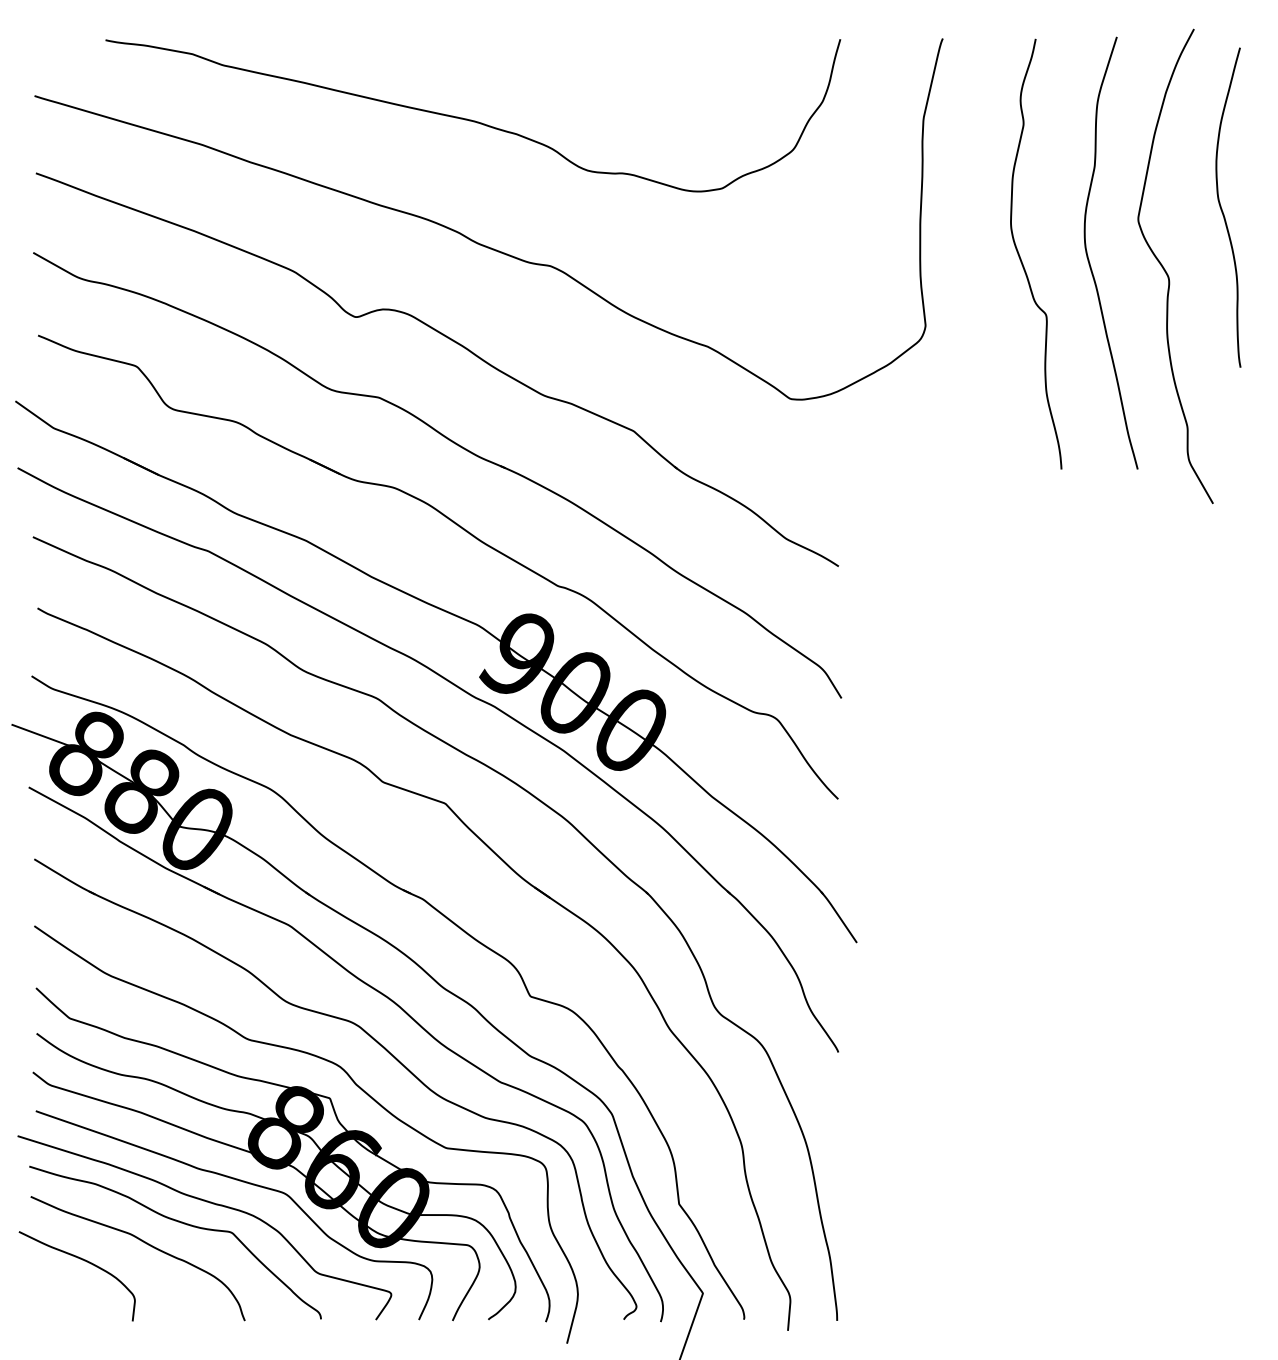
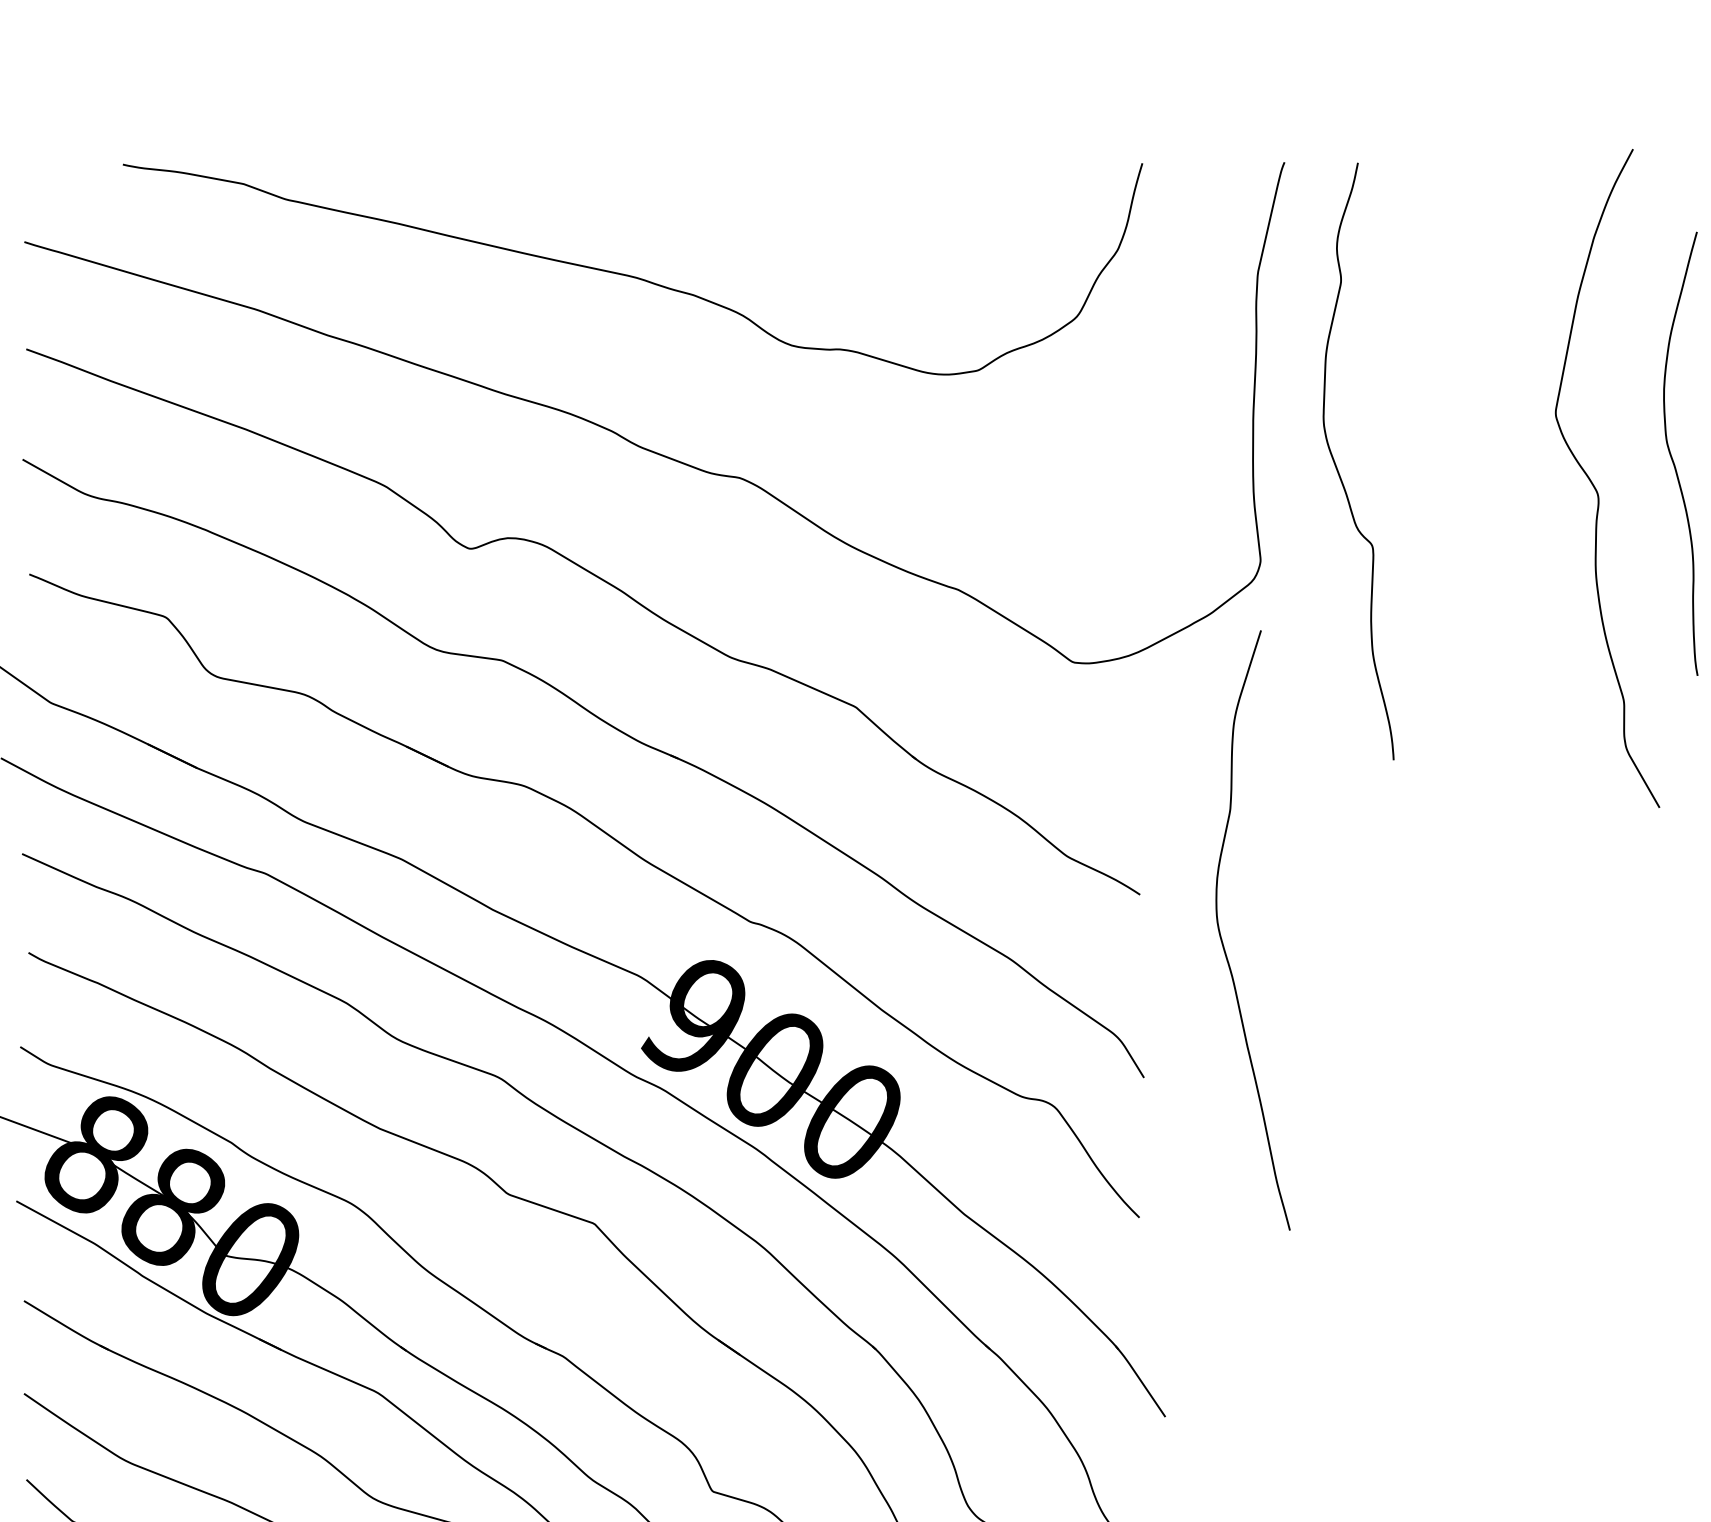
curve: (1222, 208) -> (1672, 455), moved
curve: (1021, 258) -> (1338, 467), moved
curve: (1089, 259) -> (1223, 939), moved

